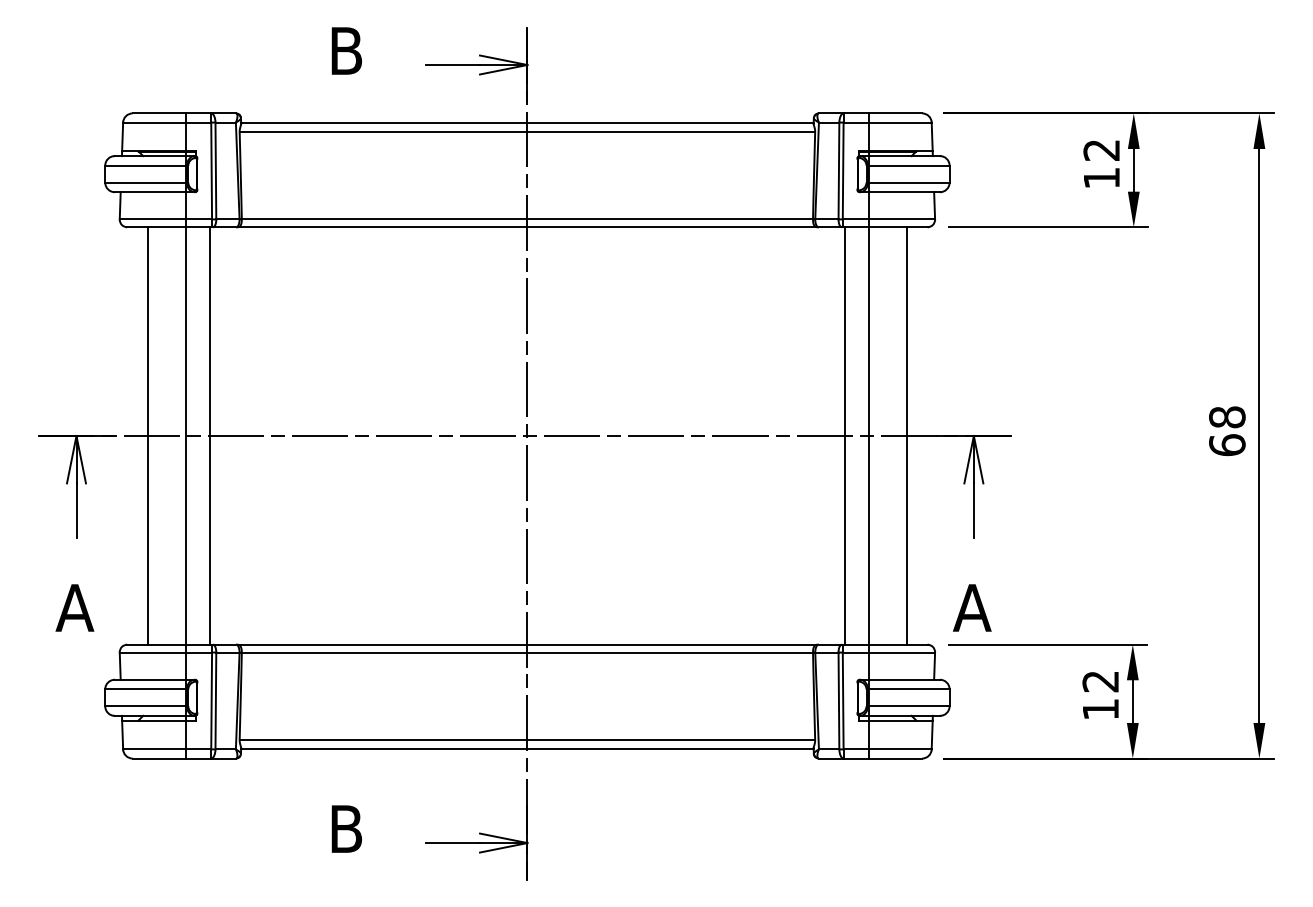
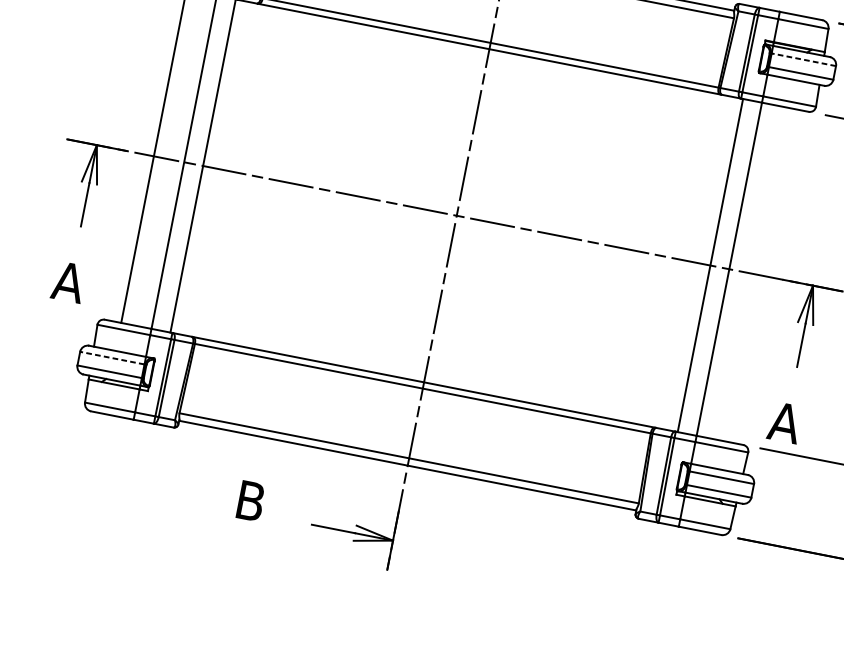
line: (908, 165) -> (803, 59), solid -> dashed
line: (906, 435) -> (759, 274), removed
line: (145, 689) -> (112, 358), solid -> dashed

